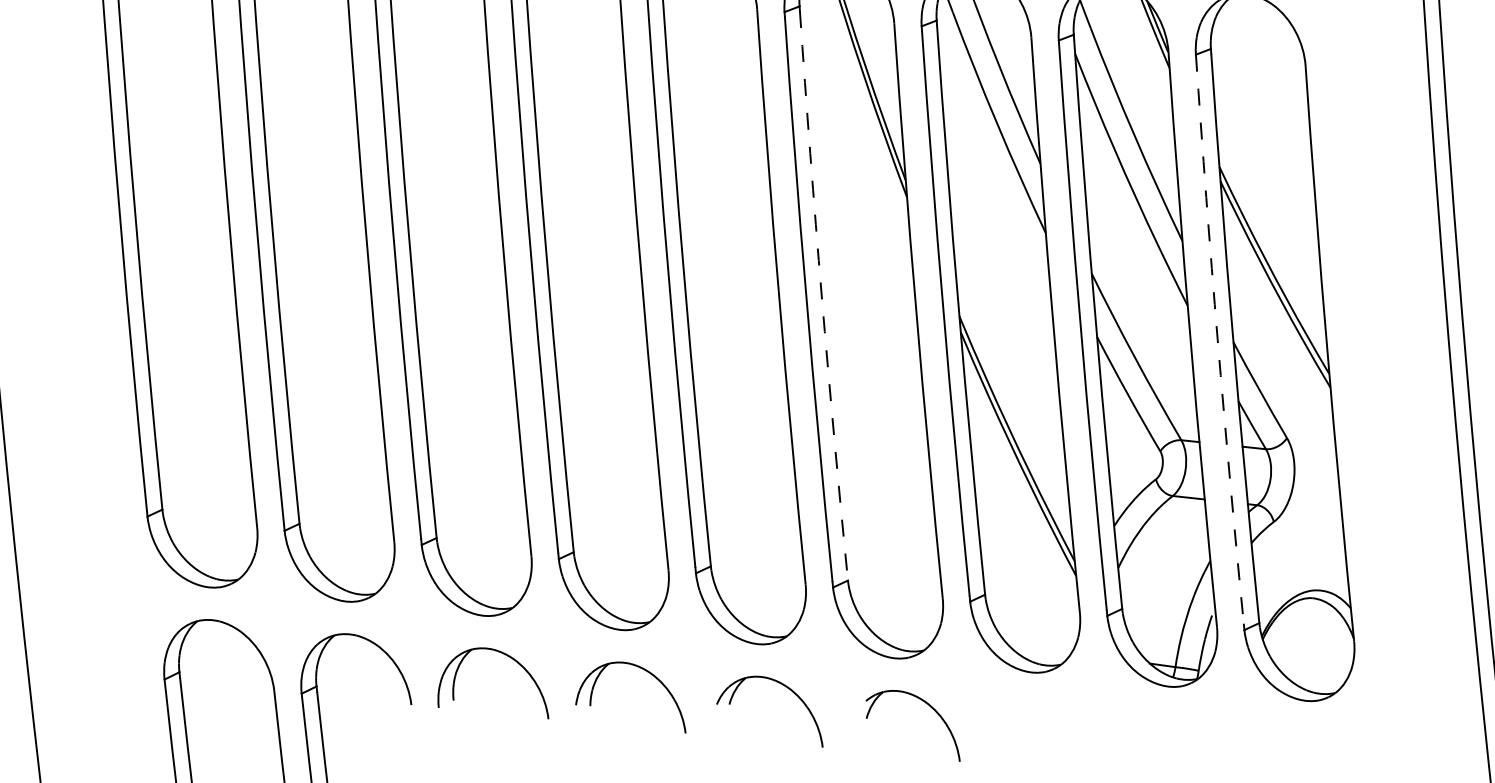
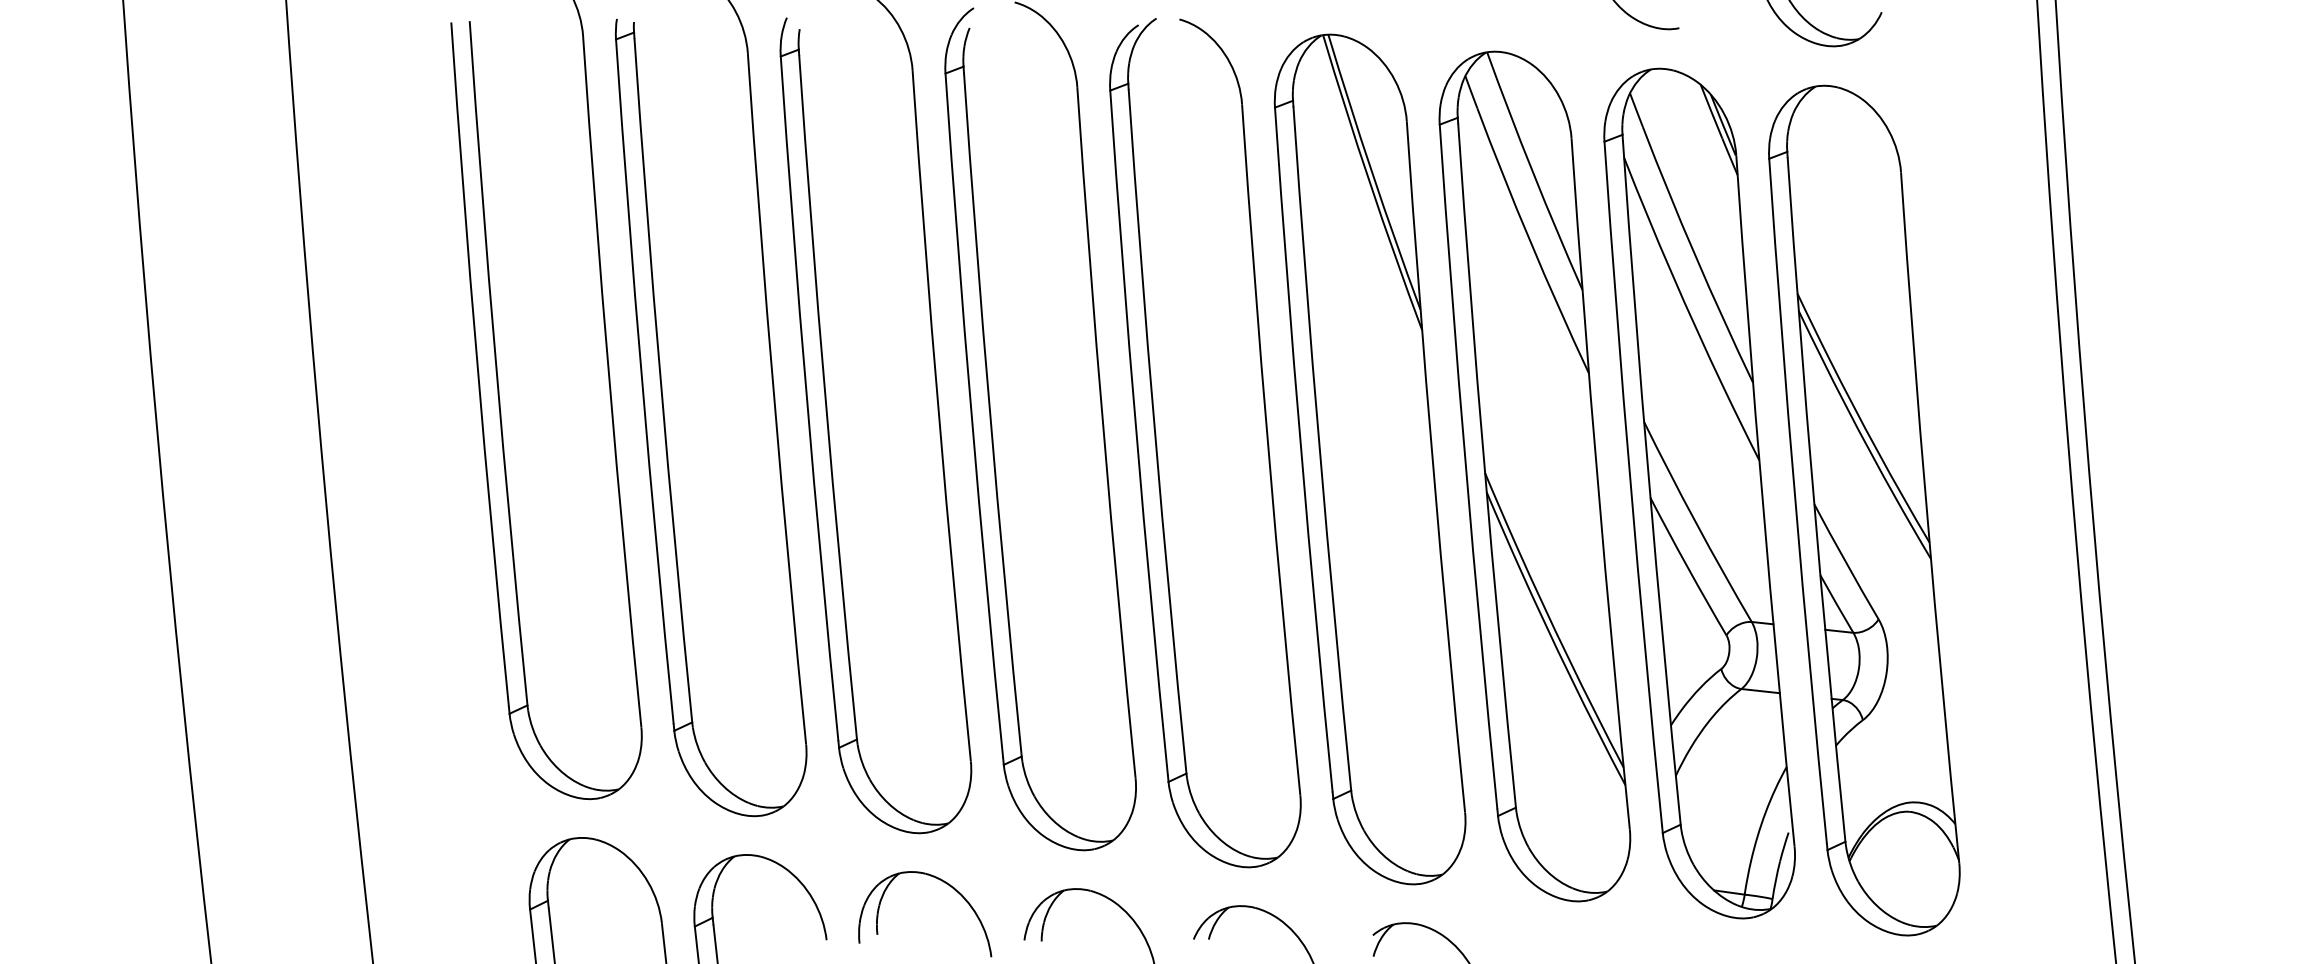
arc: (821, 295) -> (1319, 448), dashed -> solid
arc: (1217, 339) -> (1795, 501), dashed -> solid

